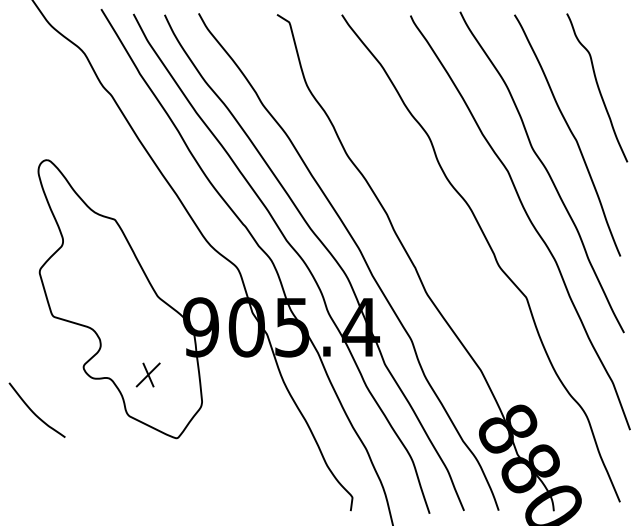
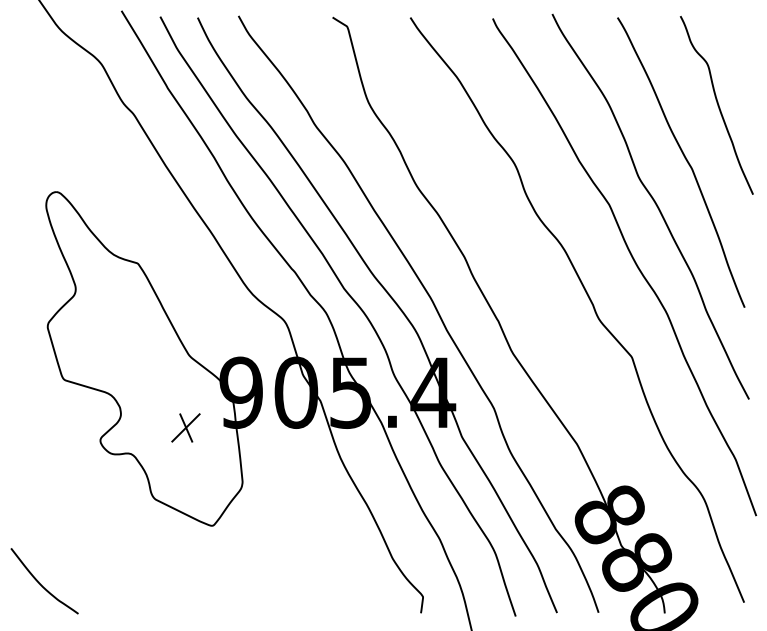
part: (147, 374) -> (185, 427), moved
curve: (34, 412) -> (41, 584), moved

